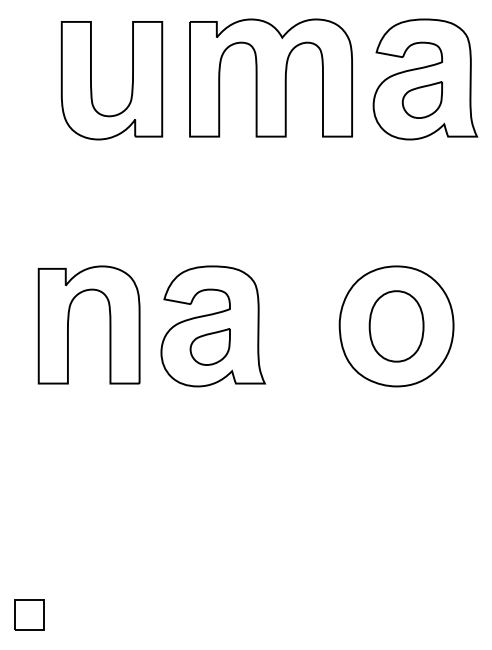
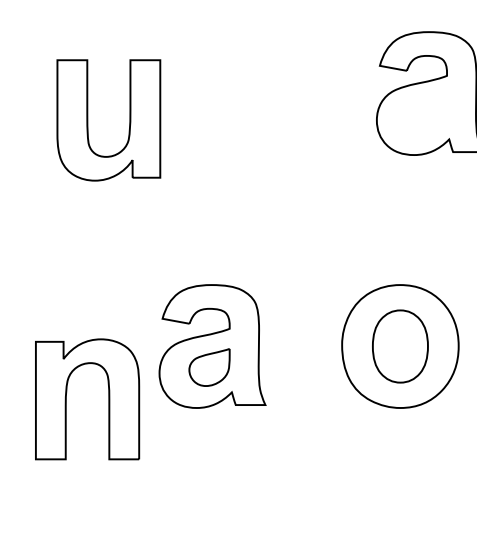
part: (270, 77) -> (271, 91), removed
part: (91, 80) -> (87, 120), moved
part: (421, 99) -> (425, 114), removed
part: (69, 320) -> (67, 394), moved

